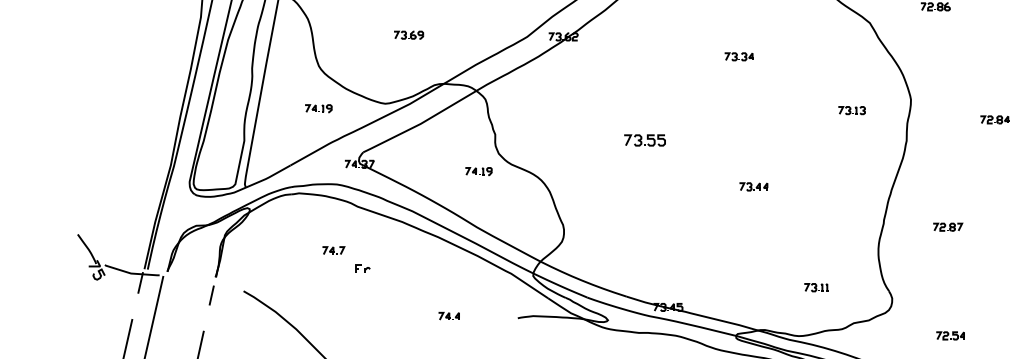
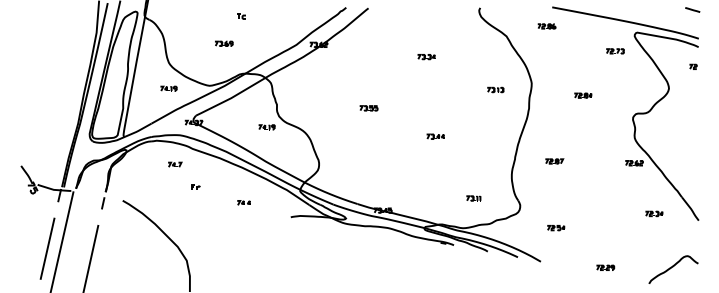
part: (644, 140) -> (368, 108), size x0.71
part: (334, 250) -> (175, 164), moved
part: (448, 315) -> (243, 202), moved

